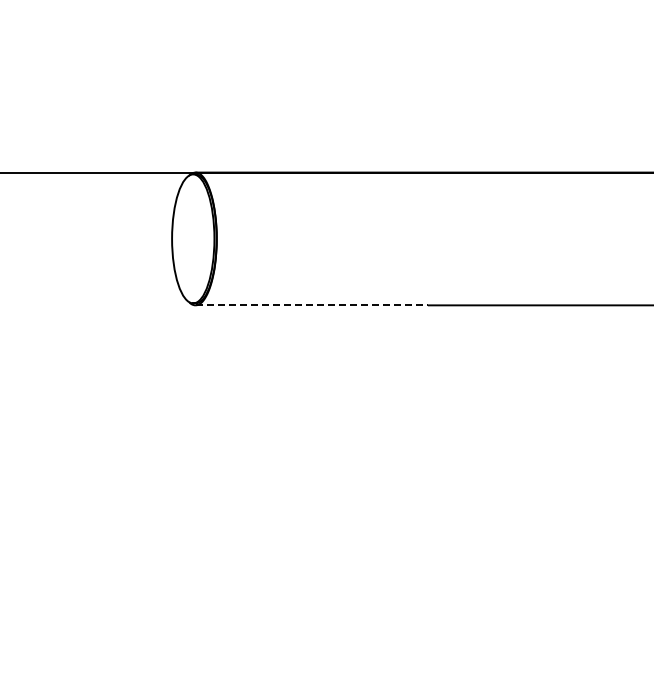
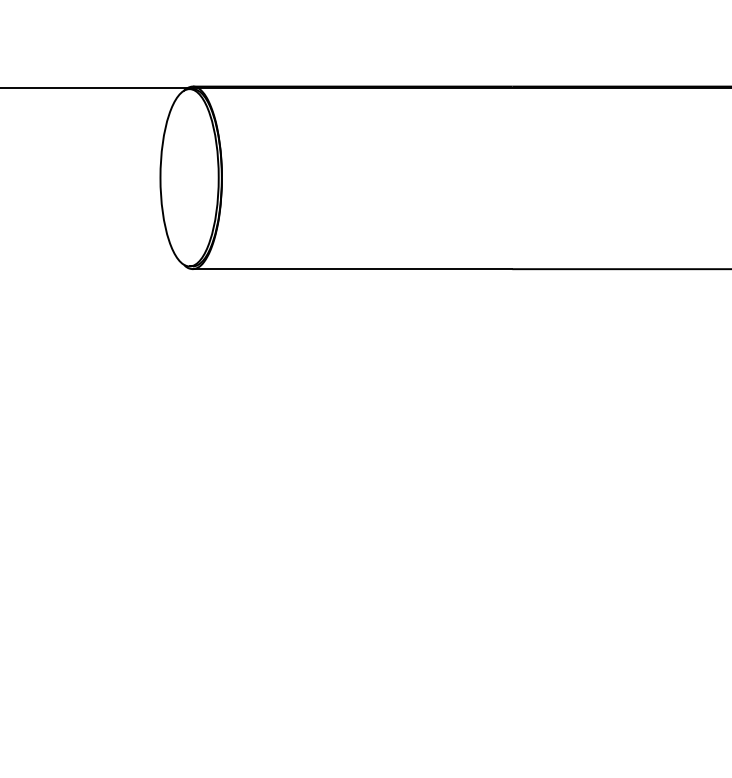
line: (312, 305) -> (353, 269), dashed -> solid

